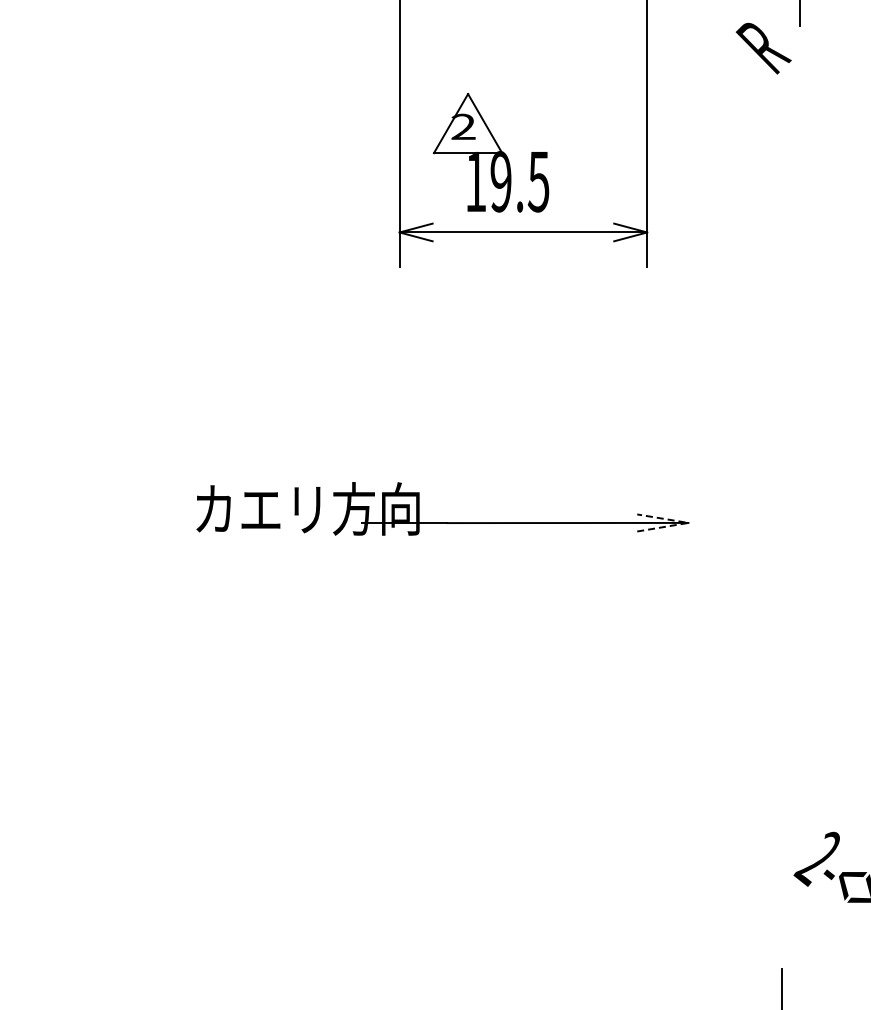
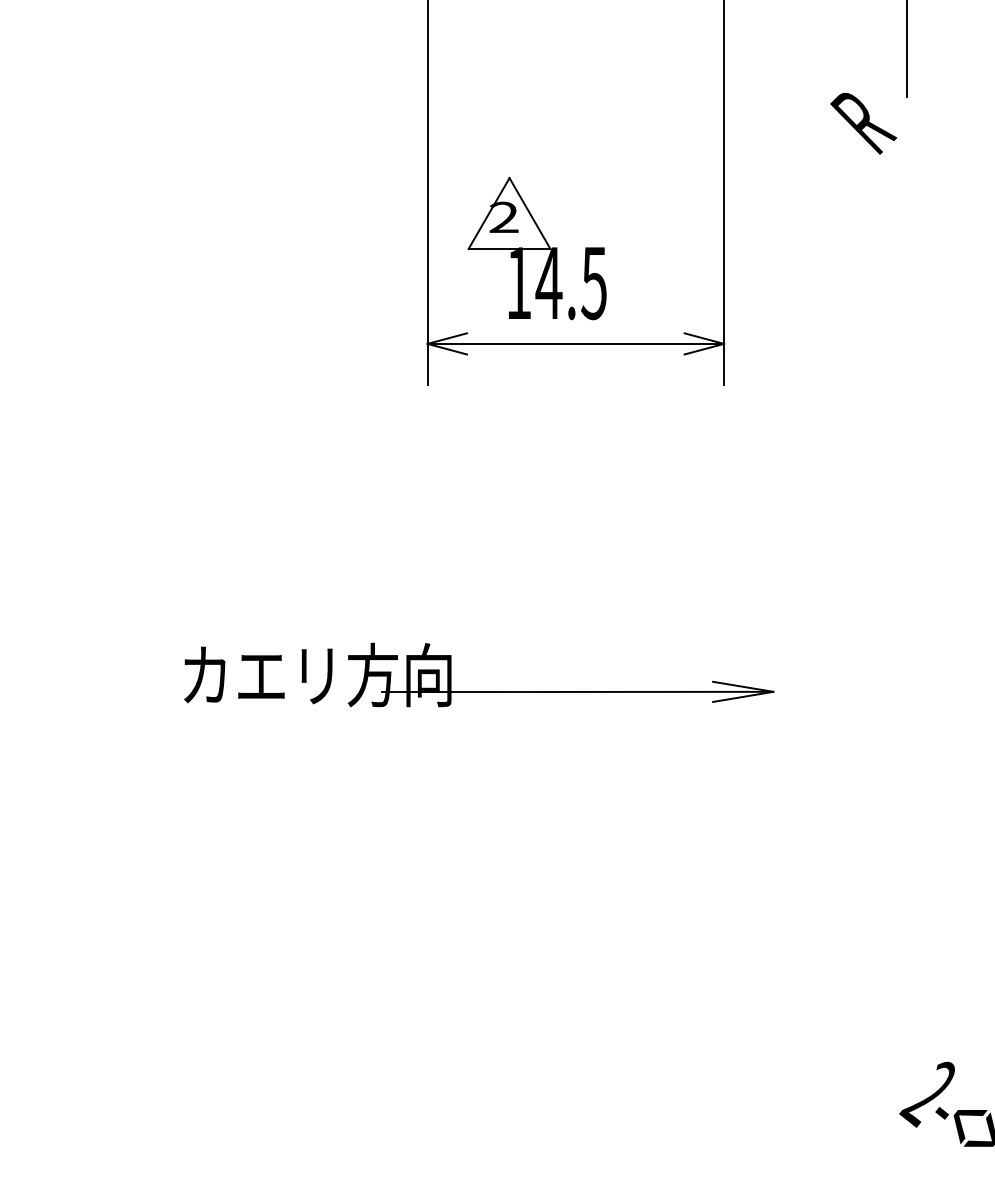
text: (500, 181) -> (548, 282), 19.5 -> 14.5
line: (688, 522) -> (773, 691), dashed -> solid

